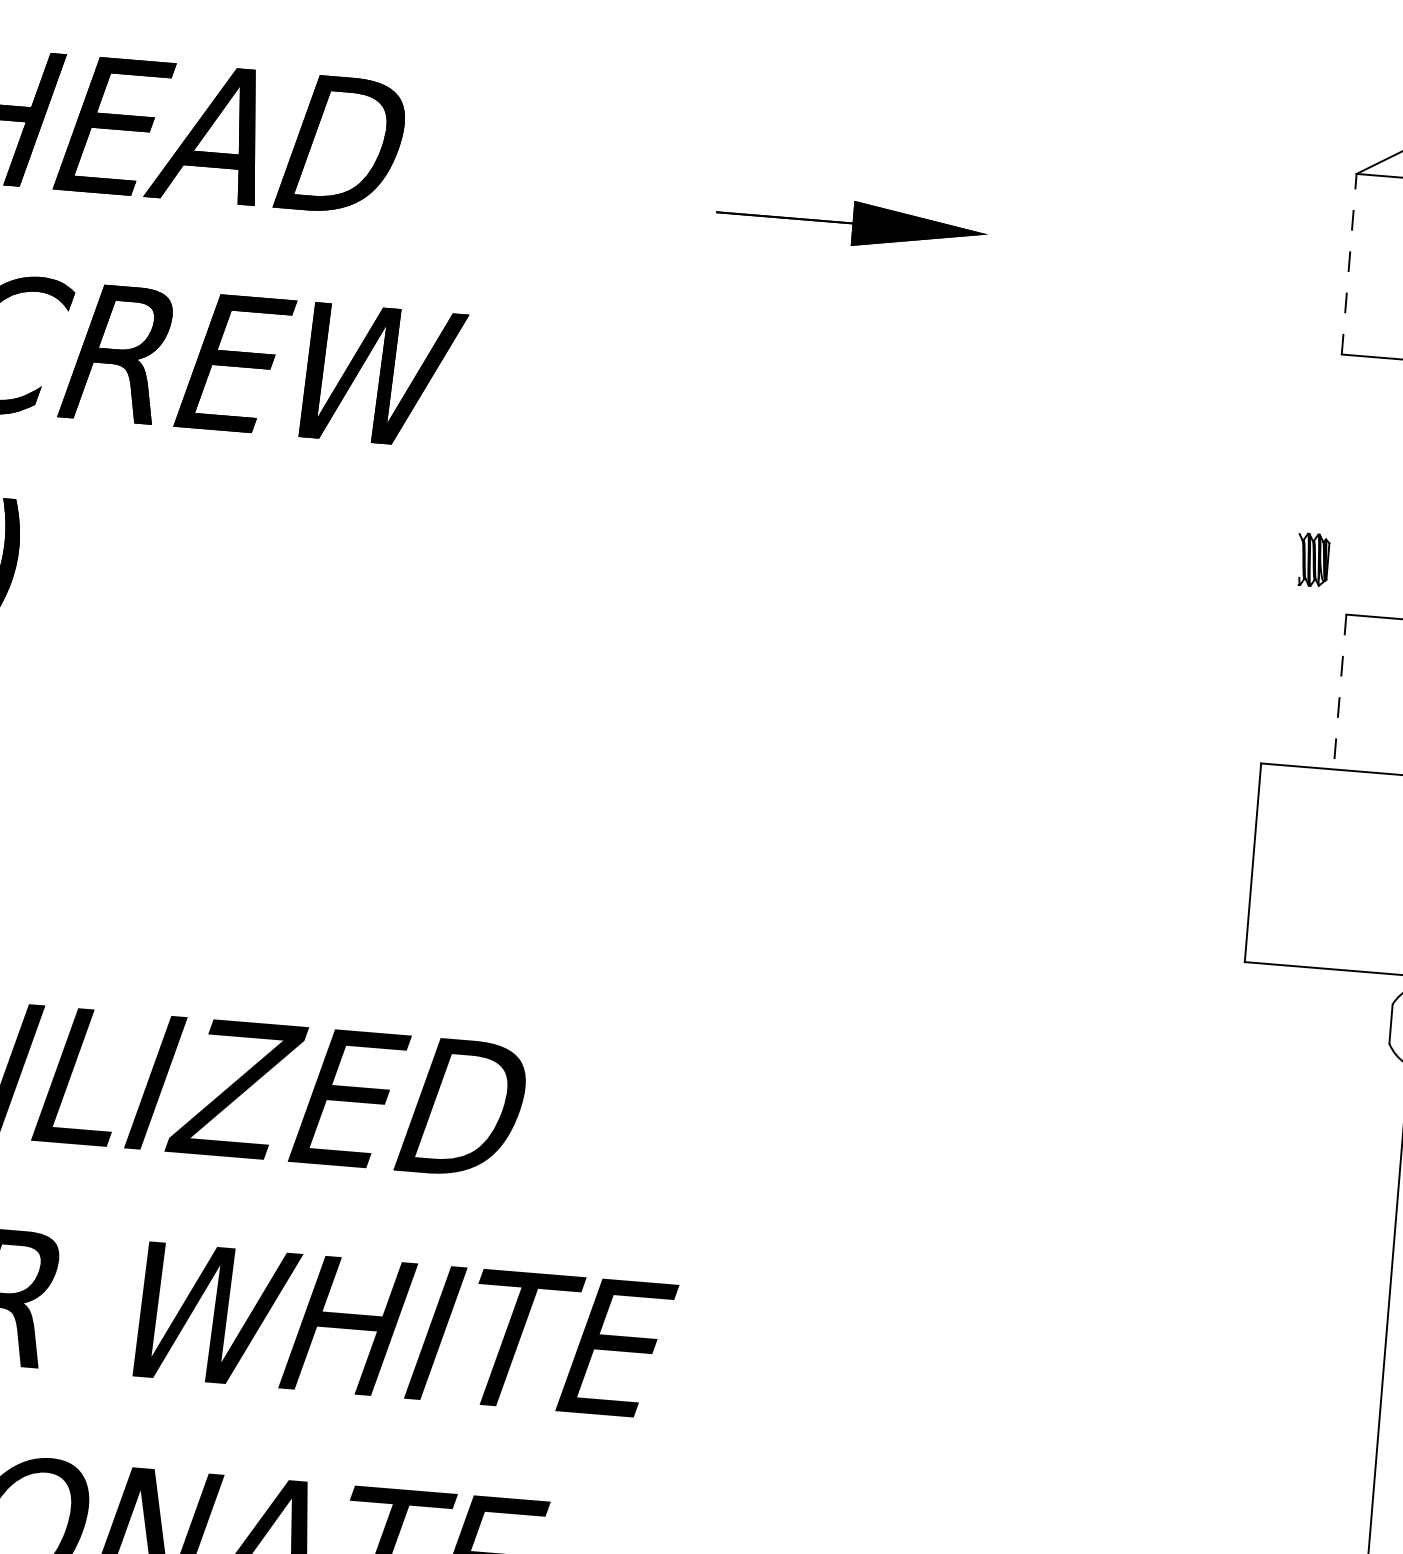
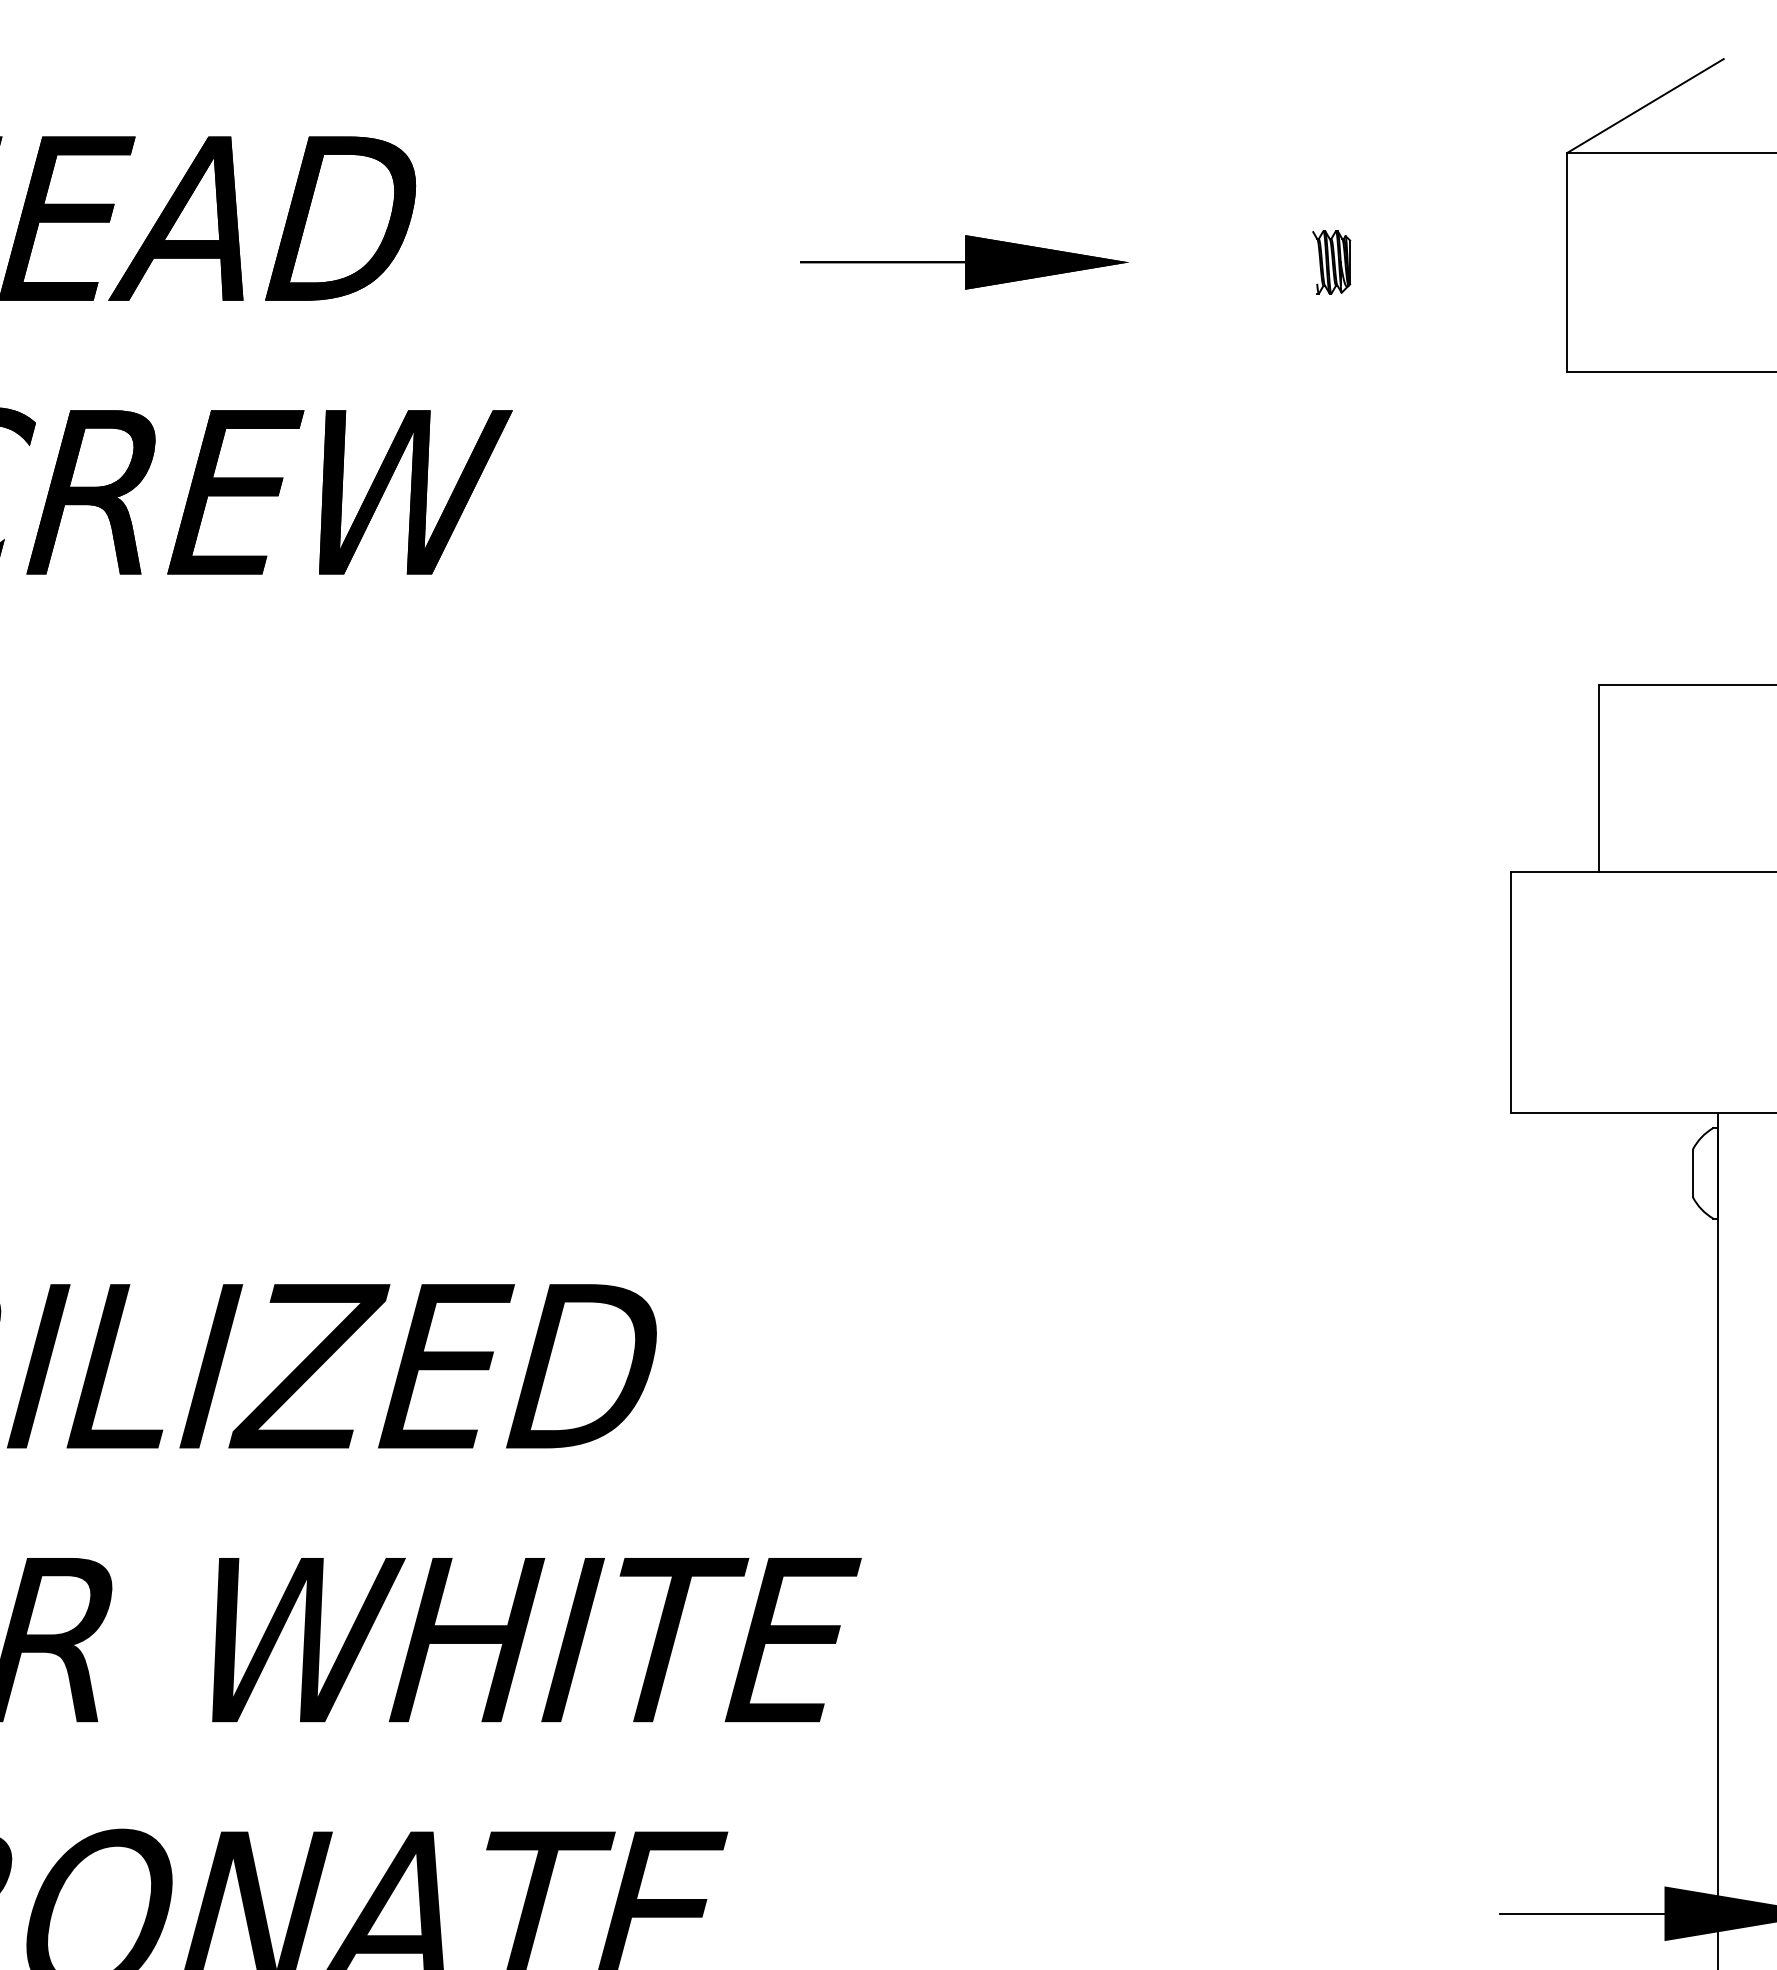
line: (1349, 263) -> (1567, 261), dashed -> solid
part: (1312, 560) -> (1331, 262), moved
line: (1339, 692) -> (1598, 778), dashed -> solid

